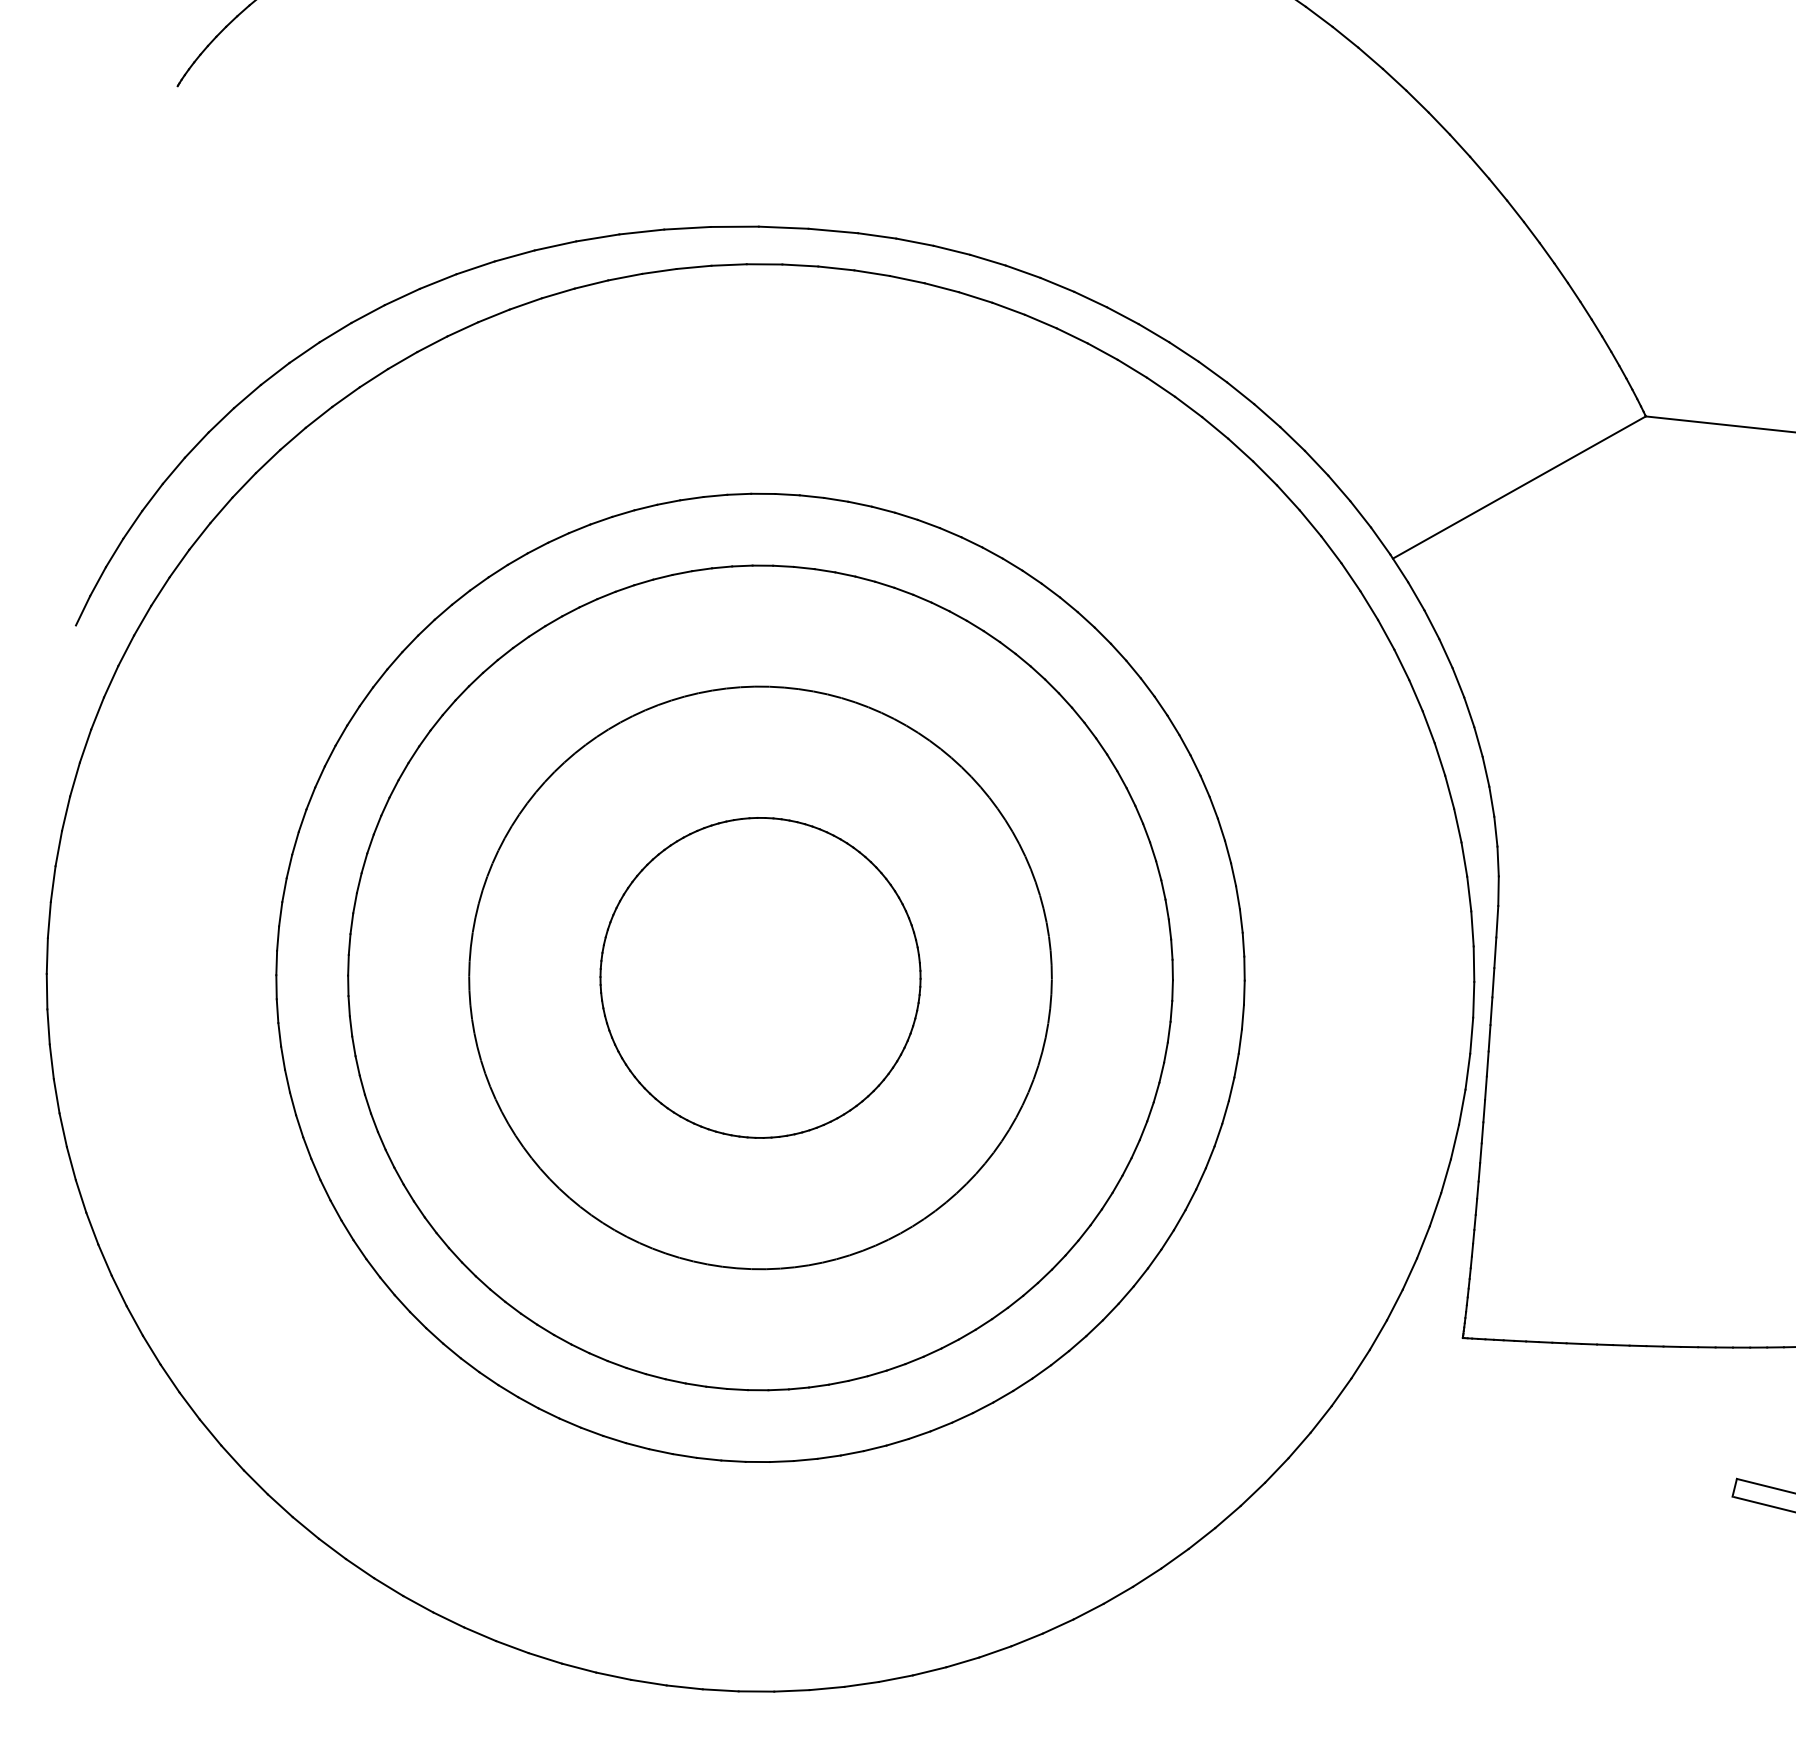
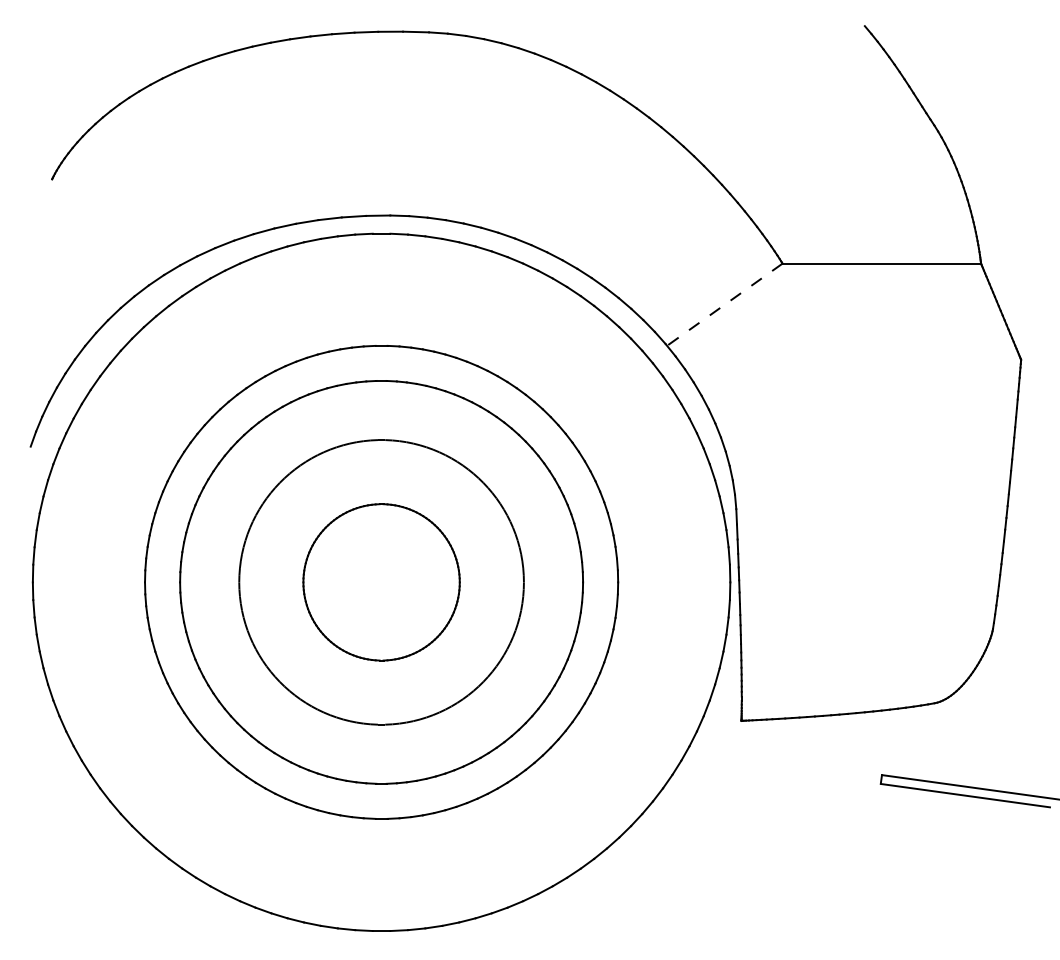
line: (1518, 487) -> (724, 304), solid -> dashed

